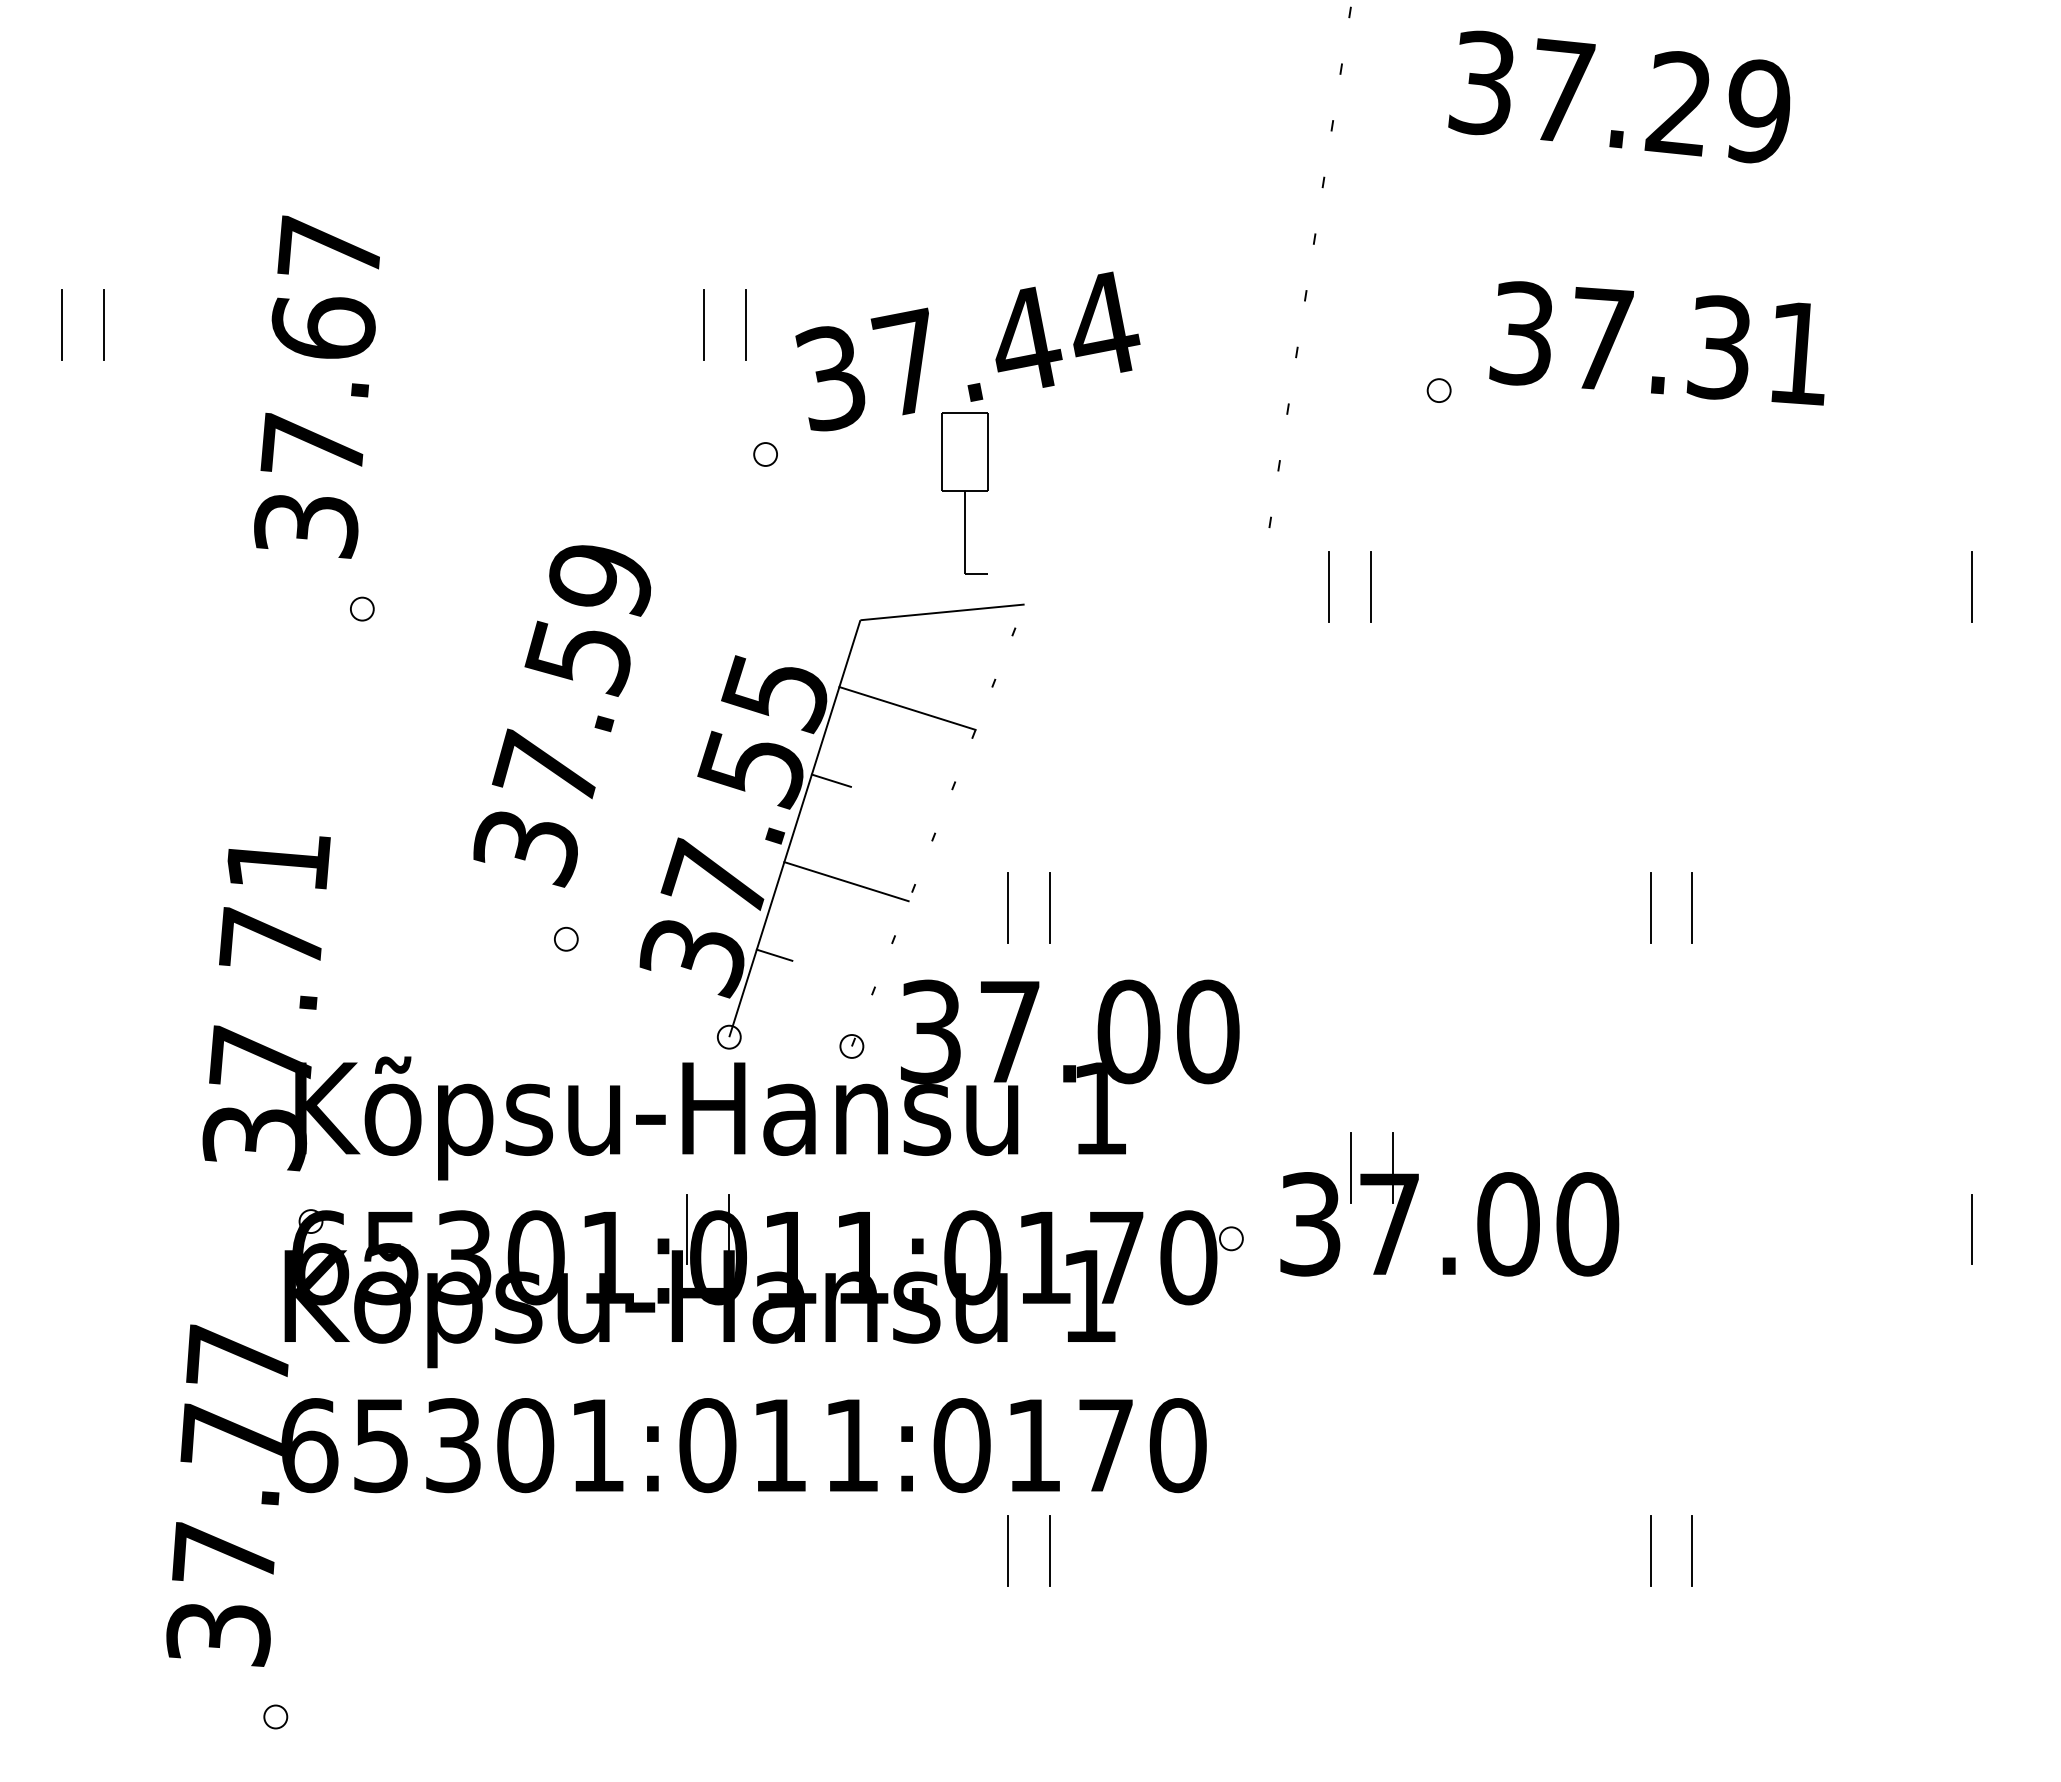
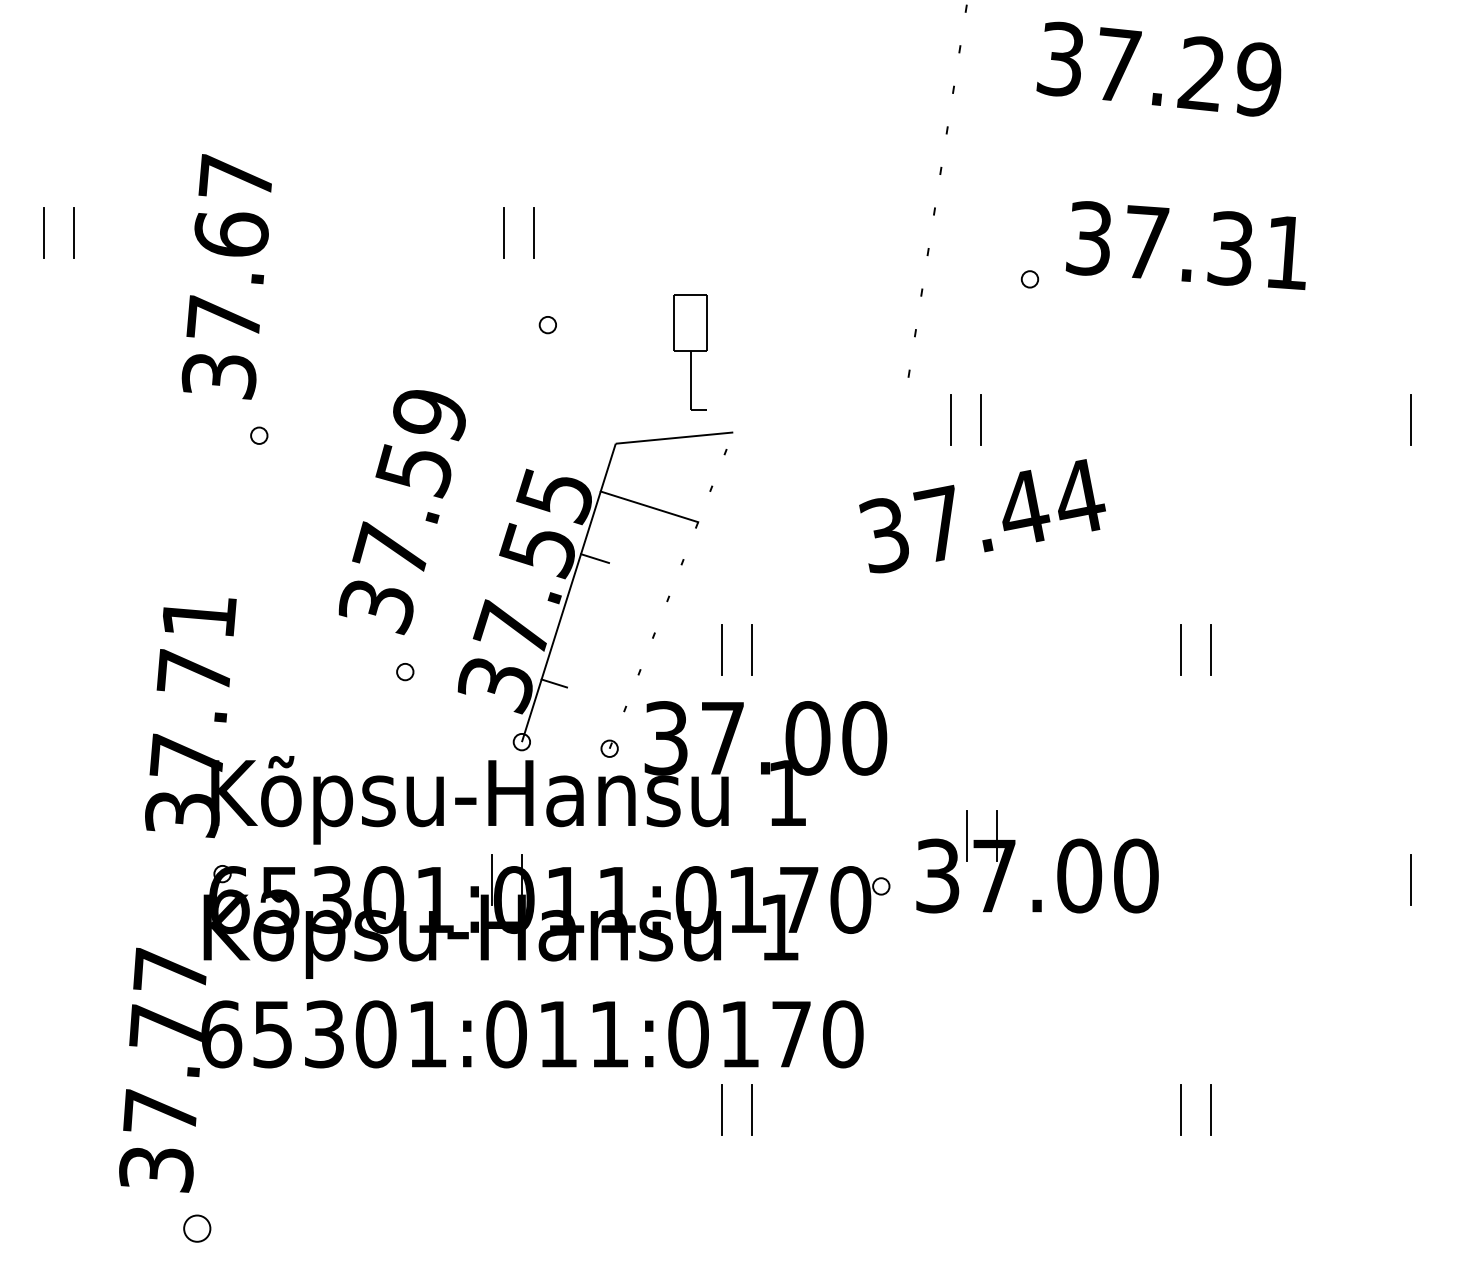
text: (967, 351) -> (982, 516), moved
line: (846, 881) -> (605, 630), removed
circle: (275, 1716) -> (197, 1228), size x1.6

